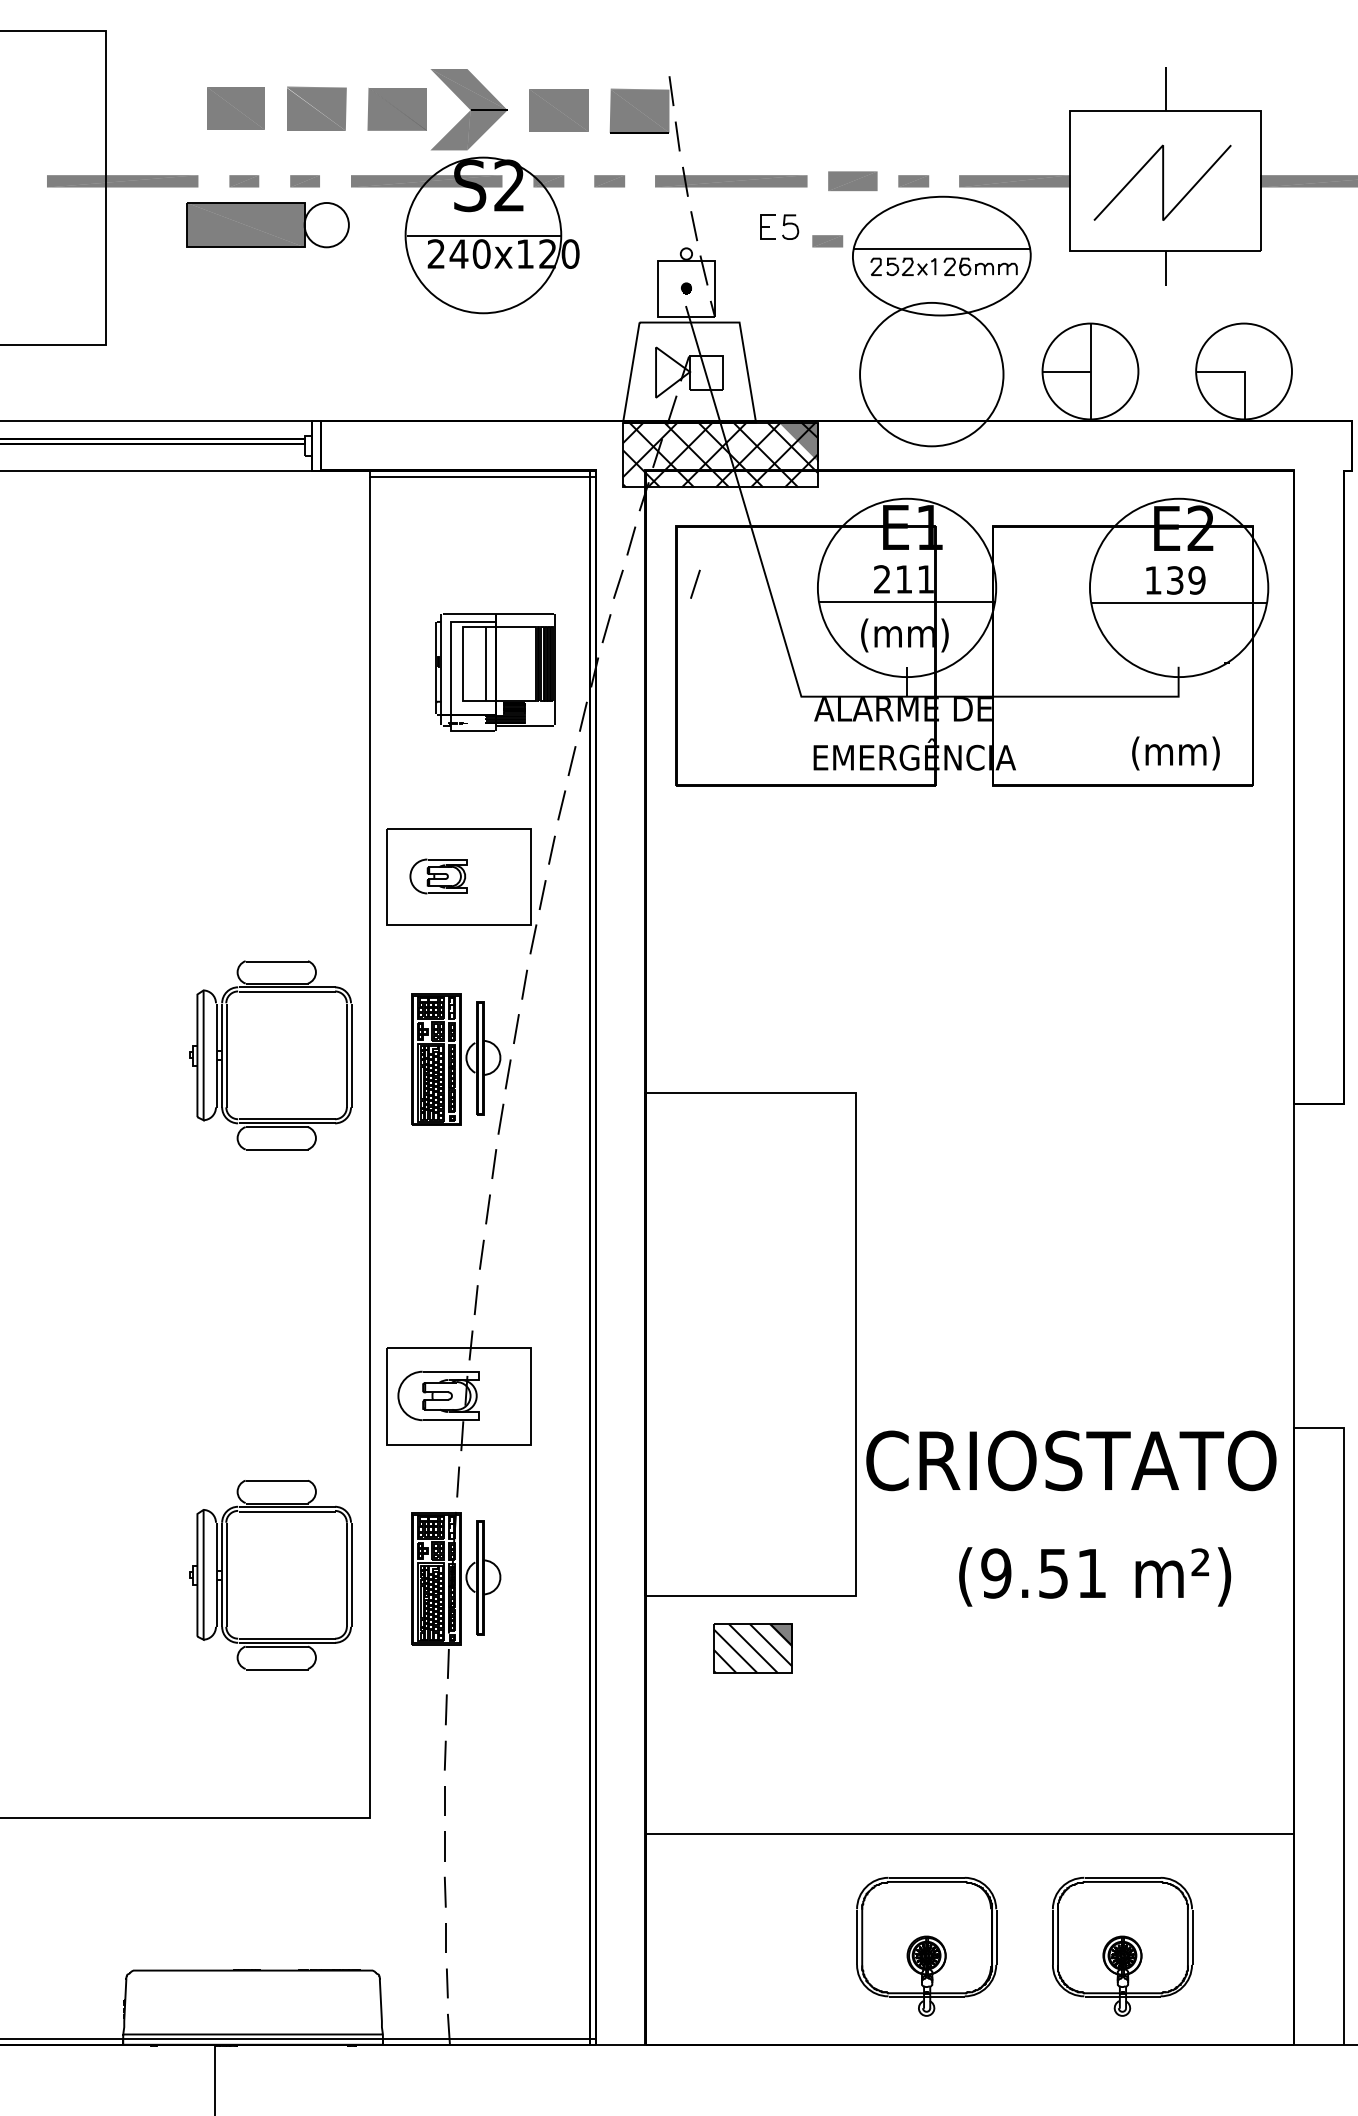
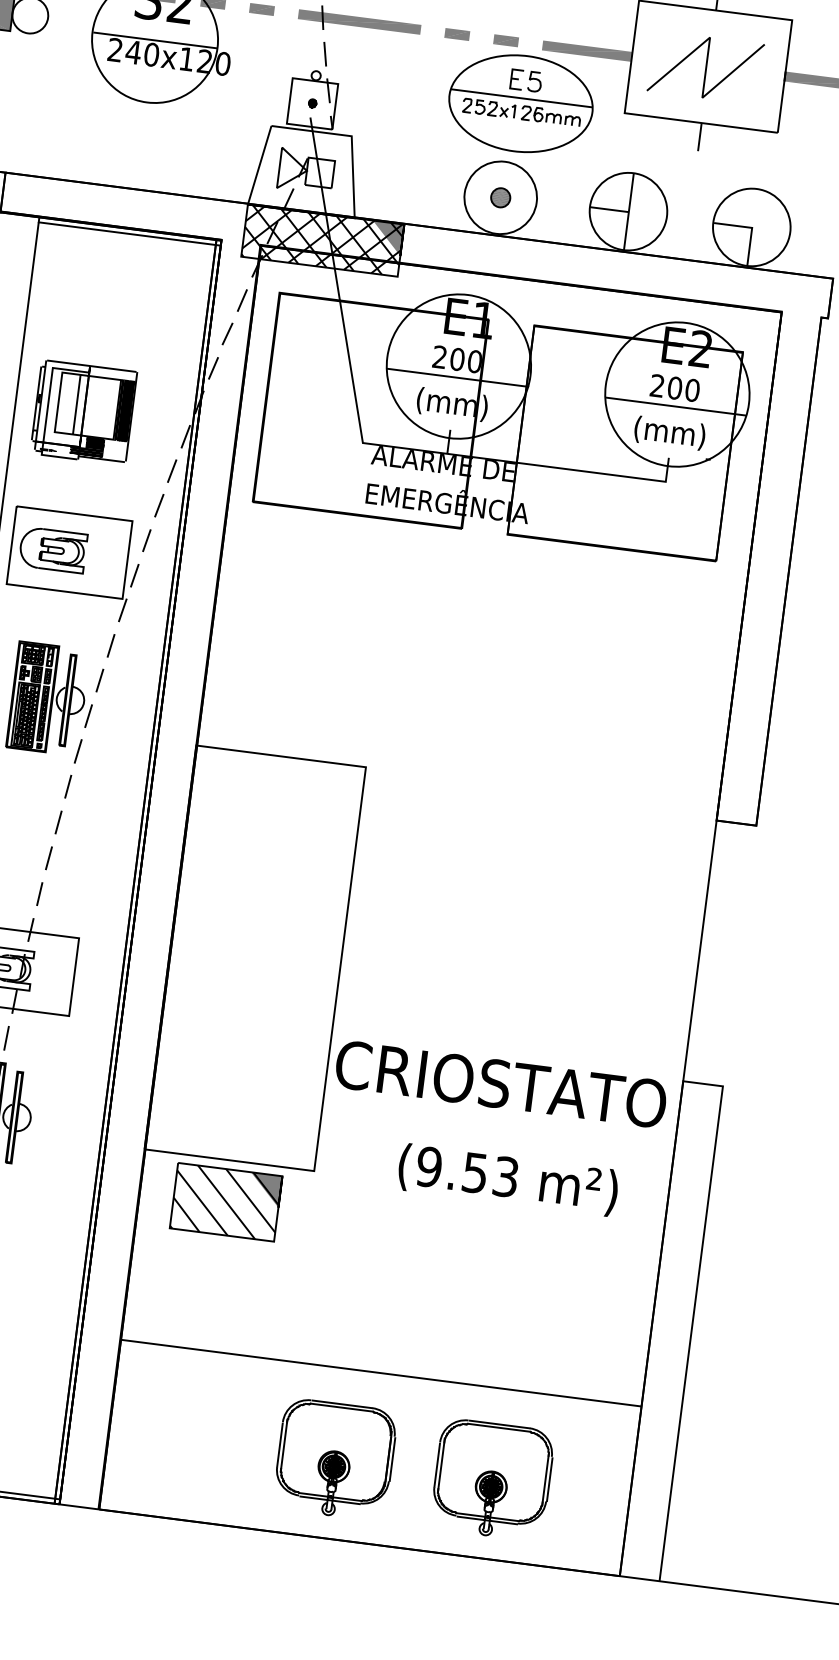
part: (852, 181) -> (456, 34), size x0.62
part: (779, 226) -> (526, 80), moved
part: (827, 241) -> (430, 80), removed
circle: (931, 374) -> (500, 197), size x0.62
part: (931, 374) -> (500, 197), added
text: (914, 579) -> (465, 360), 211 -> 200
text: (1175, 580) -> (675, 388), 139 -> 200
line: (695, 583) -> (289, 341), removed
part: (495, 672) -> (83, 412), moved
text: (1175, 753) -> (669, 433), moved
part: (438, 876) -> (53, 550), size x1.43
text: (1091, 1573) -> (505, 1176), (9.51 -> (9.53
part: (752, 1648) -> (225, 1202), size x1.67

